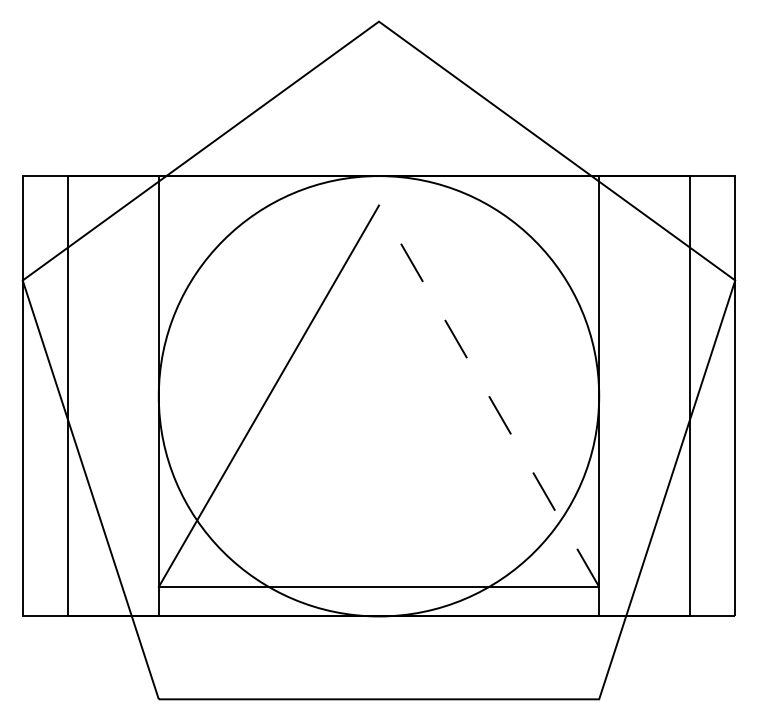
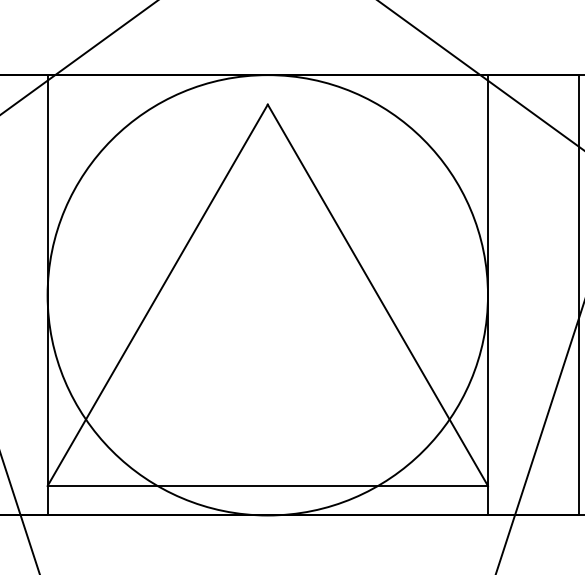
line: (488, 395) -> (377, 294), dashed -> solid

